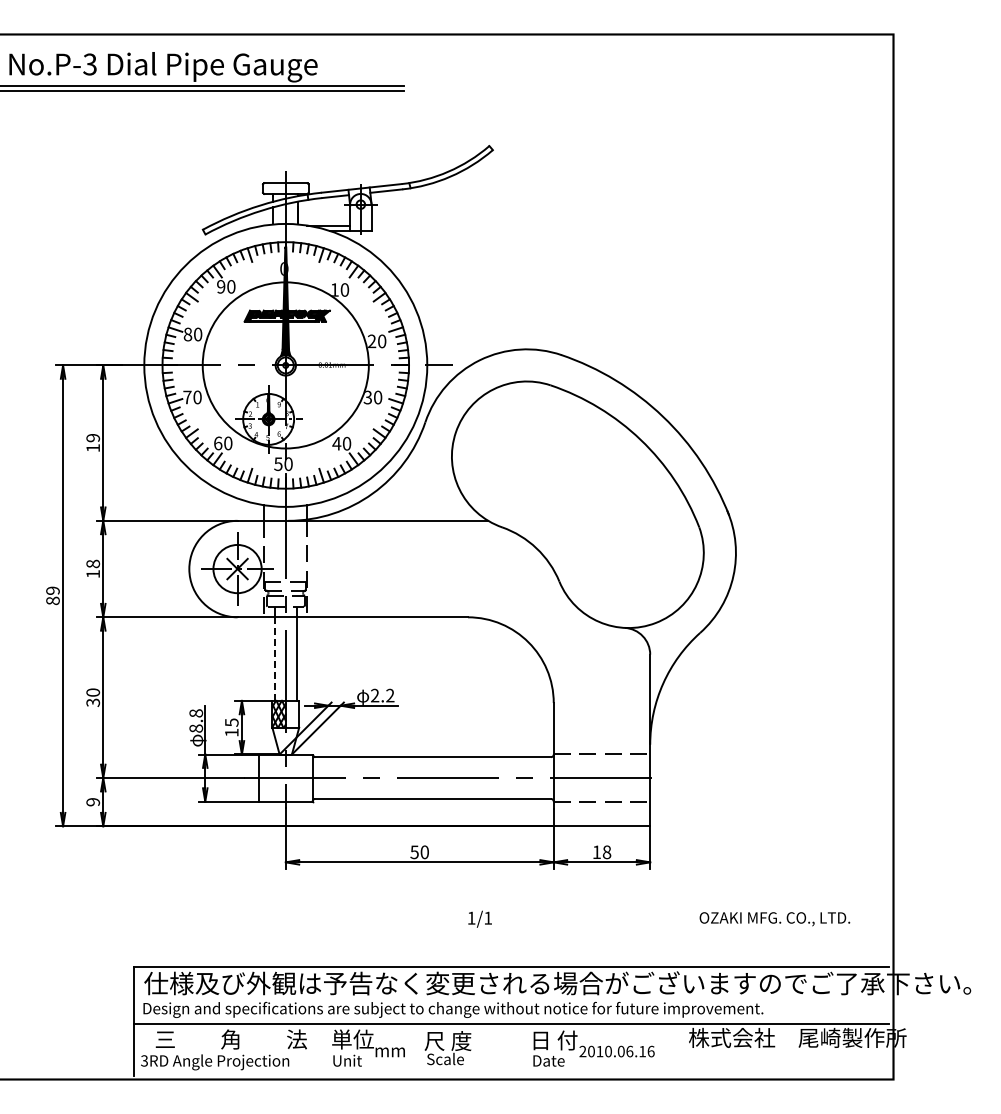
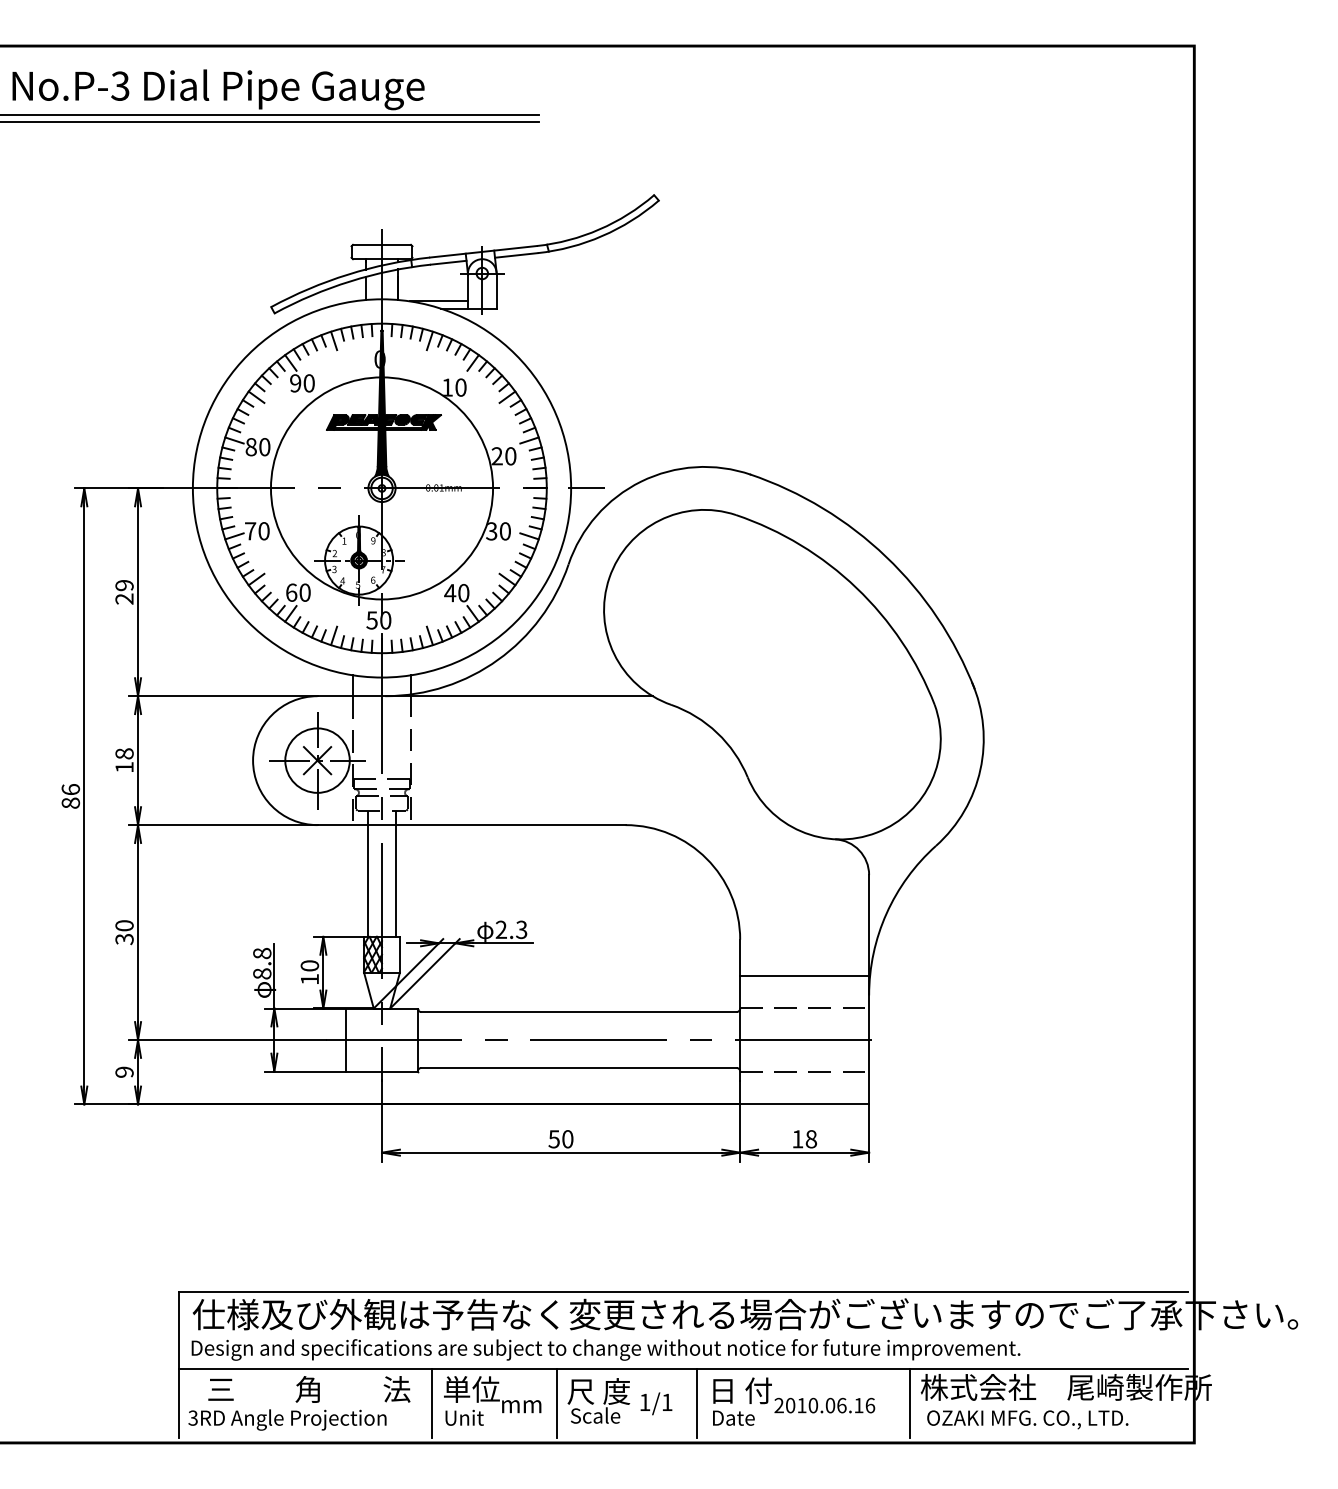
text: (92, 448) -> (123, 599), 19 -> 29
text: (52, 590) -> (70, 789), 89 -> 86
line: (275, 659) -> (368, 881), dashed -> solid
text: (390, 695) -> (521, 929), 2.2 -> 2.3
text: (231, 722) -> (309, 965), 15 -> 10
line: (601, 729) -> (804, 975), added
text: (479, 918) -> (655, 1402), moved
text: (774, 919) -> (1027, 1420), moved
line: (323, 1049) -> (432, 1402), added
line: (416, 1049) -> (556, 1402), added
line: (521, 1049) -> (697, 1402), added
line: (680, 1049) -> (909, 1402), added

